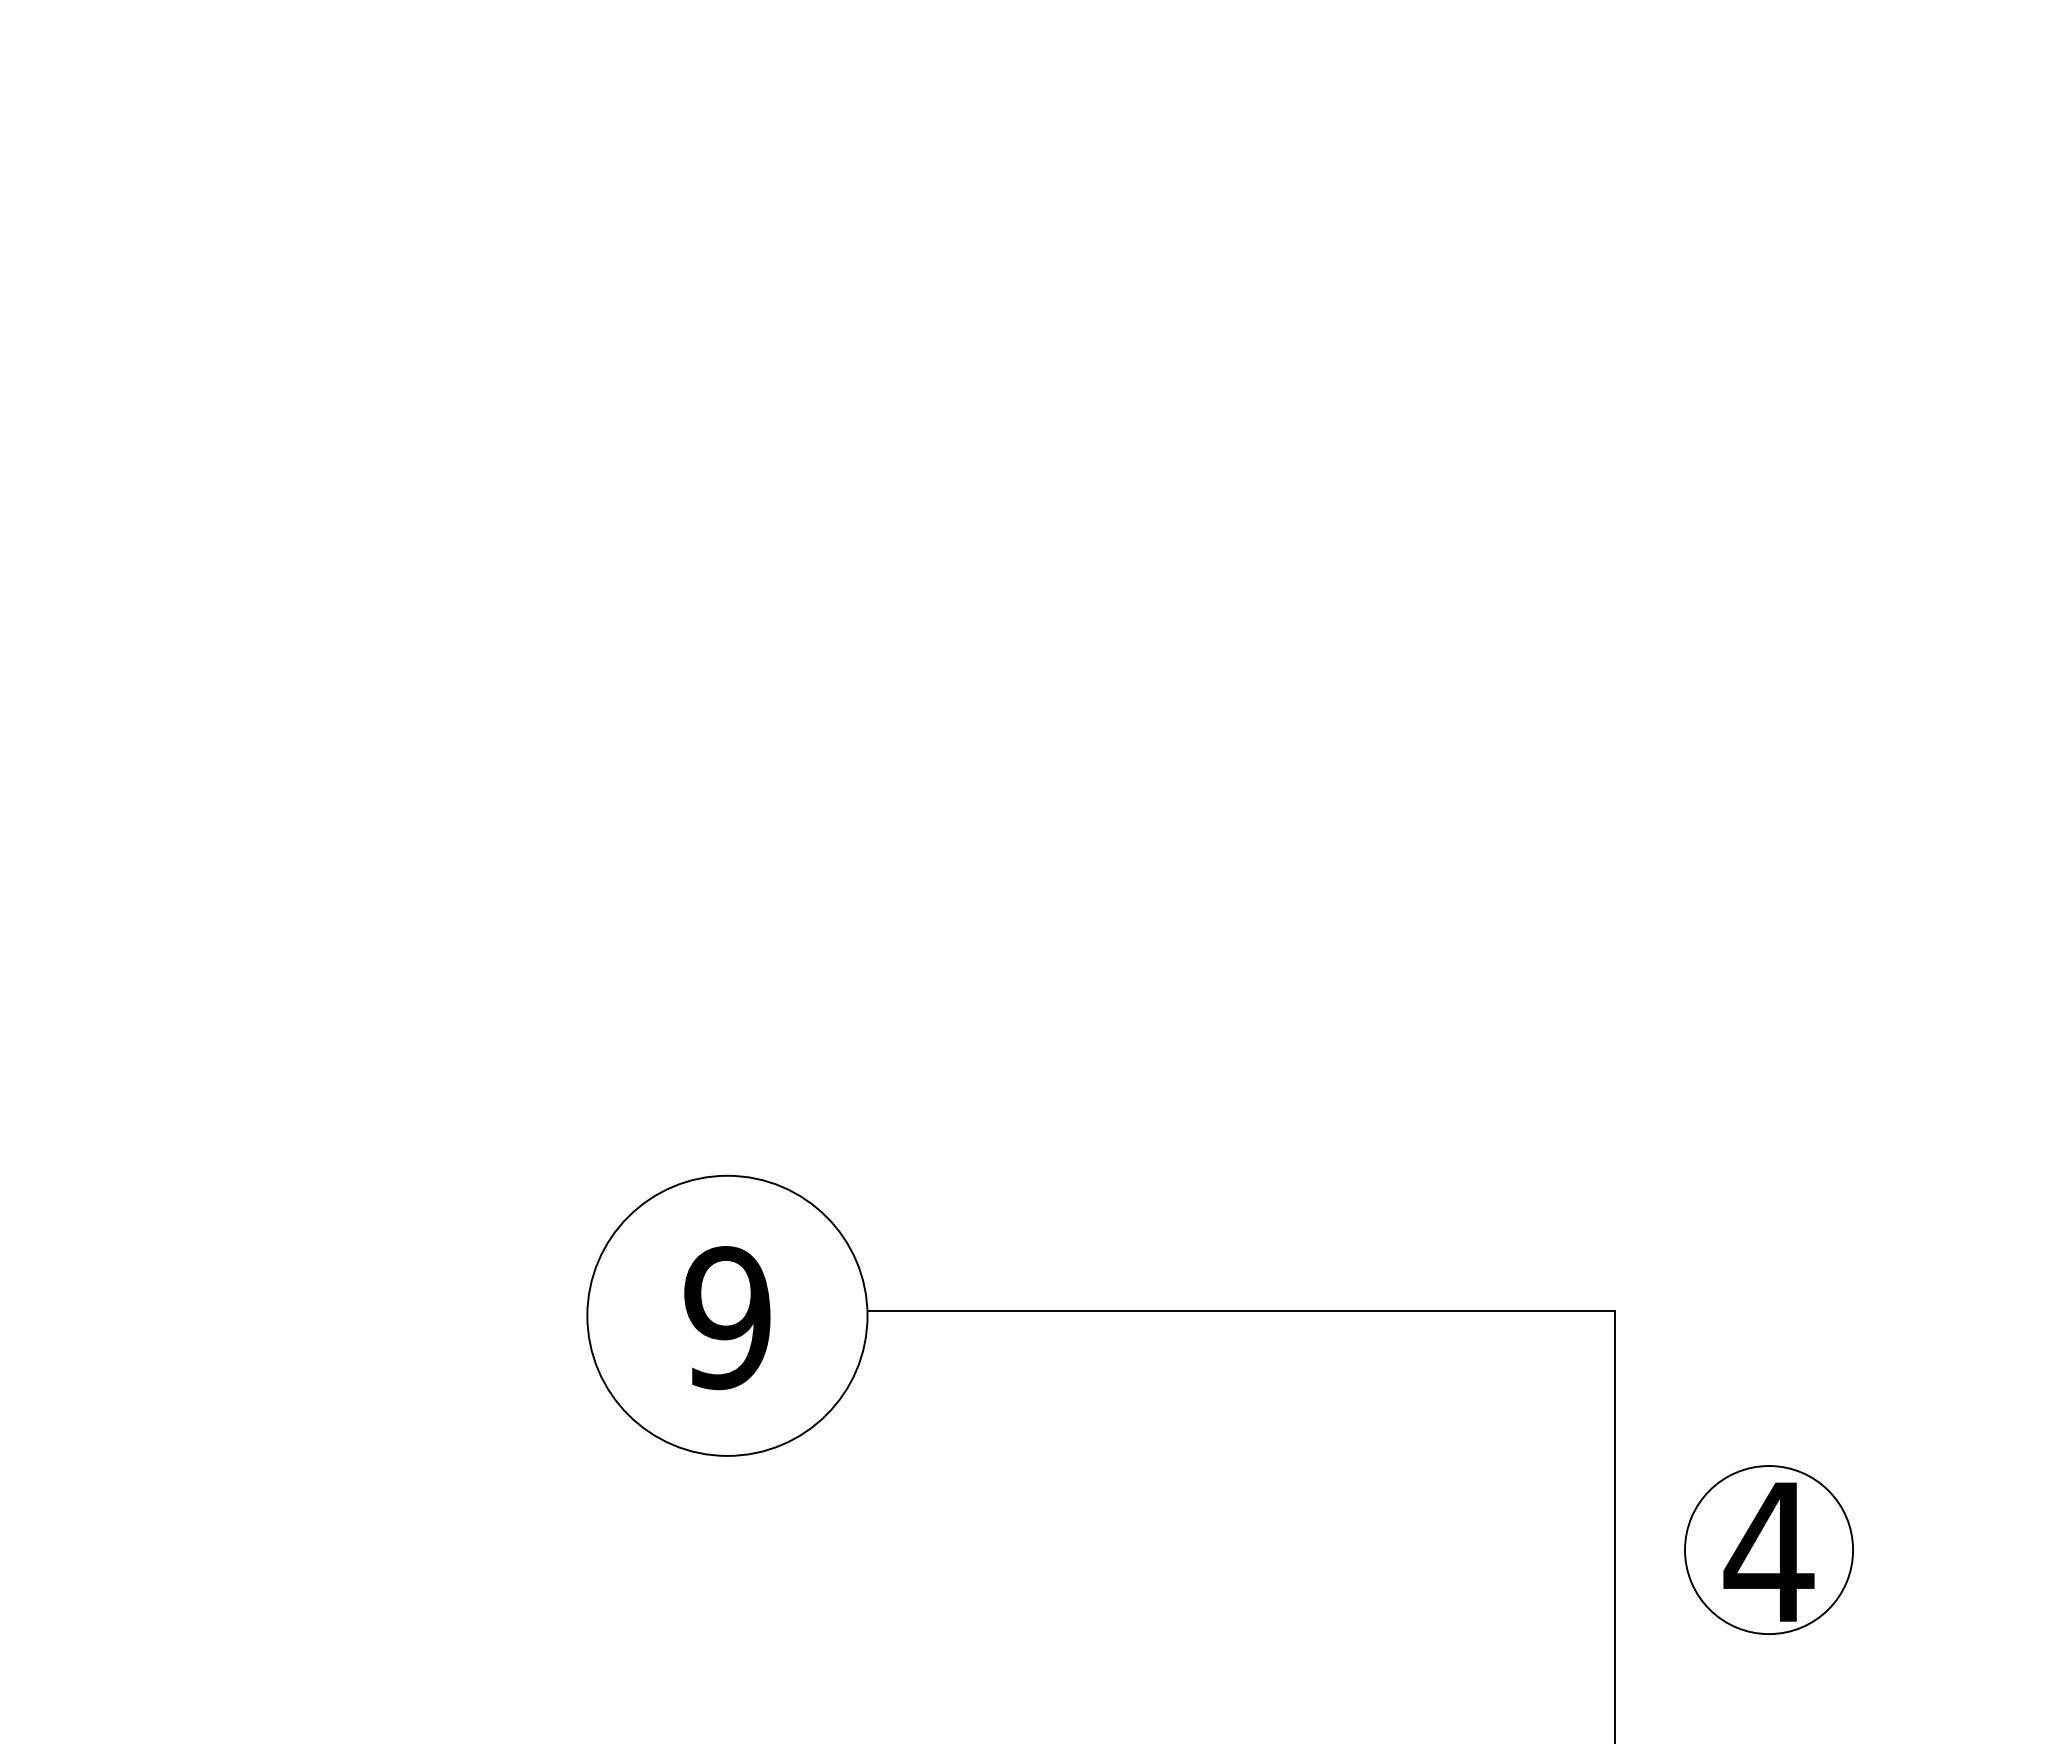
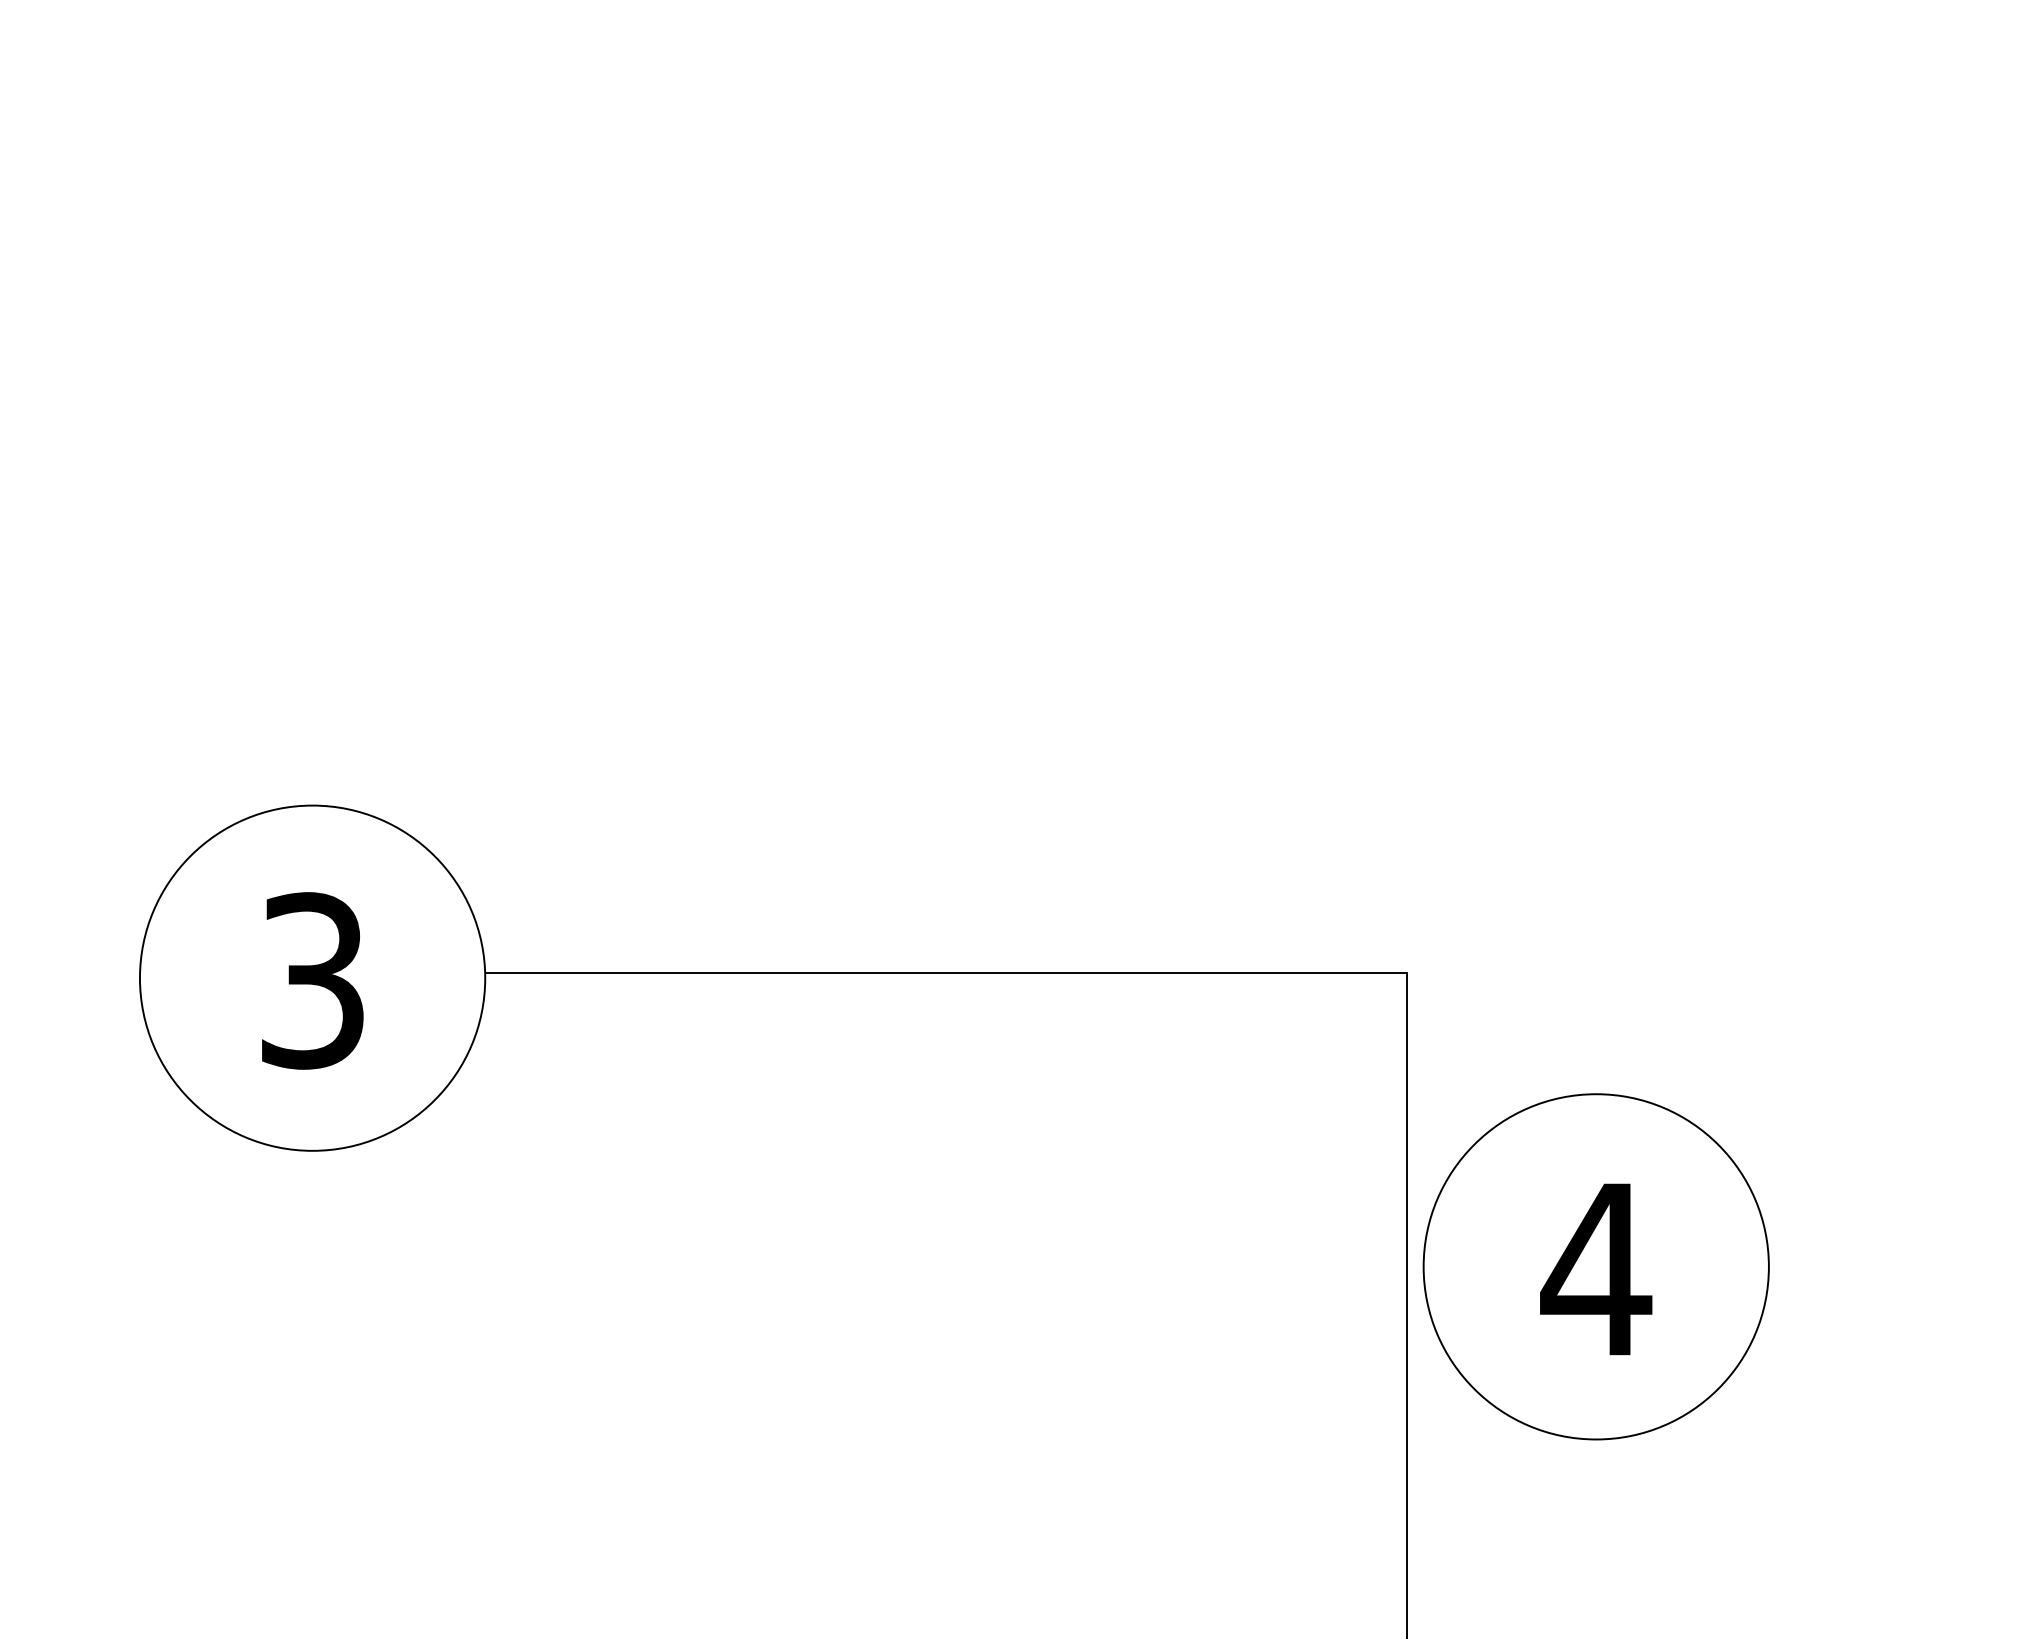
text: (727, 1318) -> (312, 981), 9 -> 3
circle: (1768, 1549) -> (1595, 1266), size x1.67

